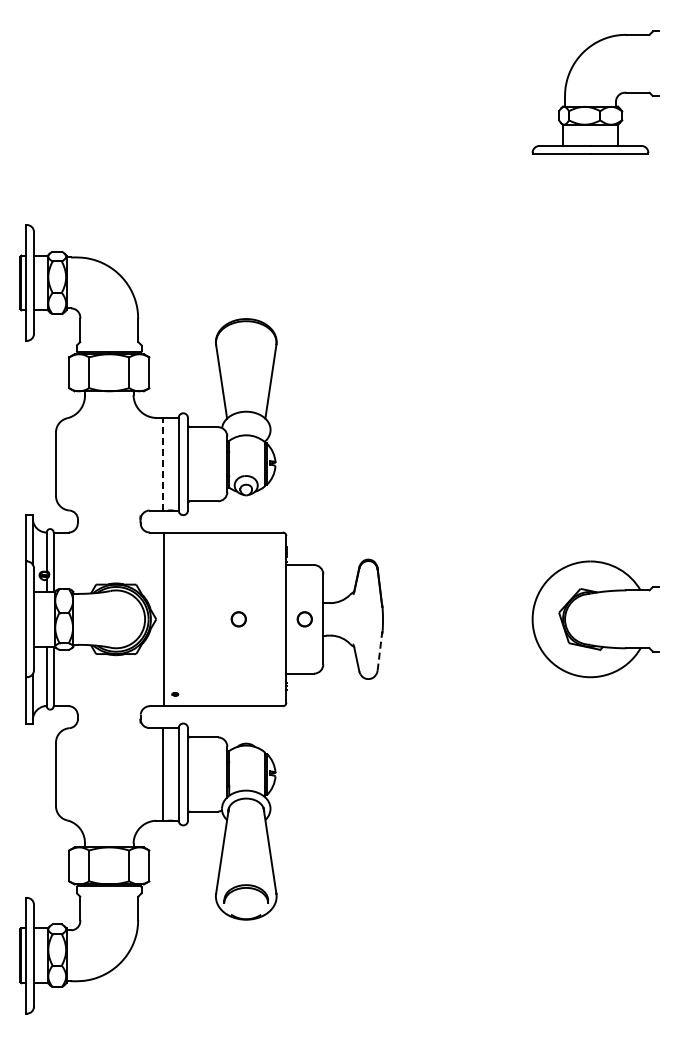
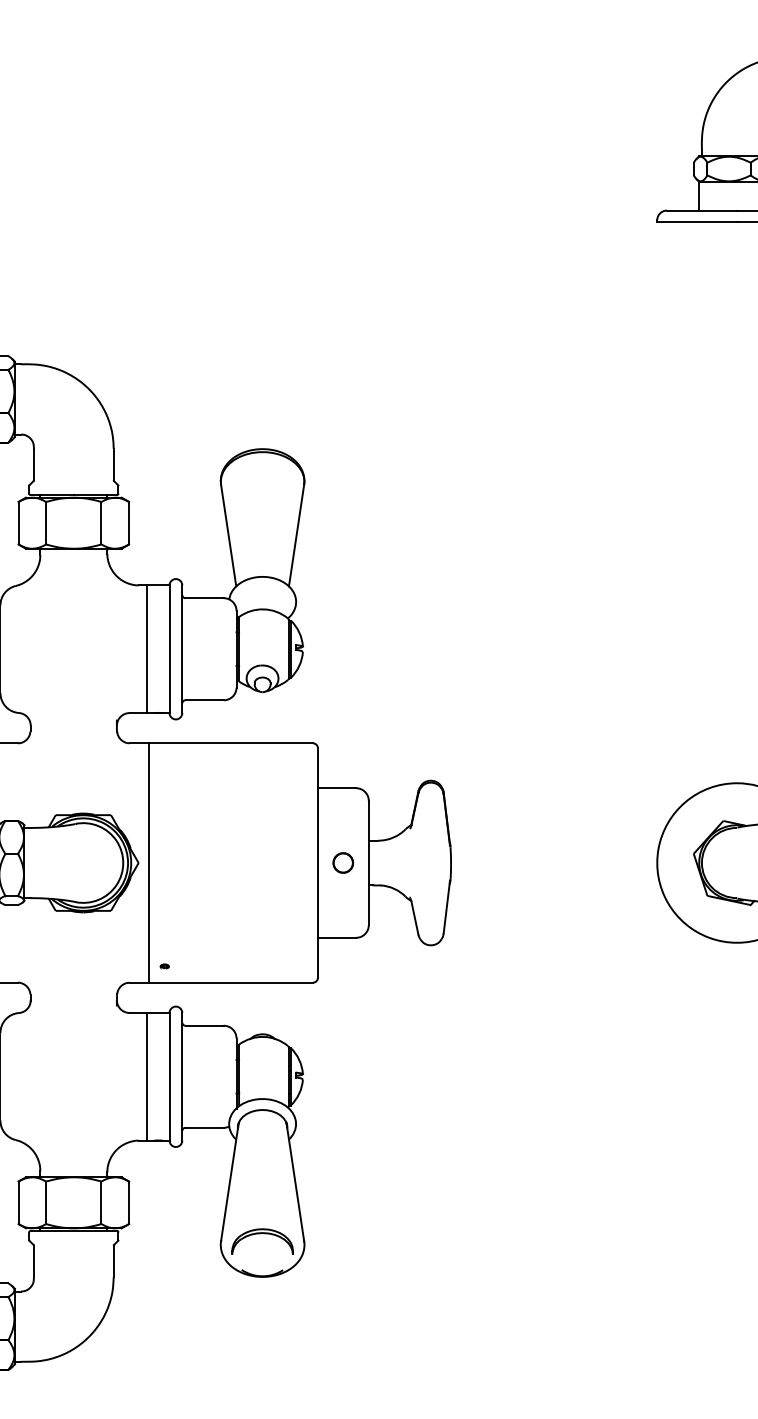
line: (162, 463) -> (147, 648), dashed -> solid
part: (238, 619) -> (251, 863), removed
line: (380, 650) -> (447, 905), dashed -> solid

